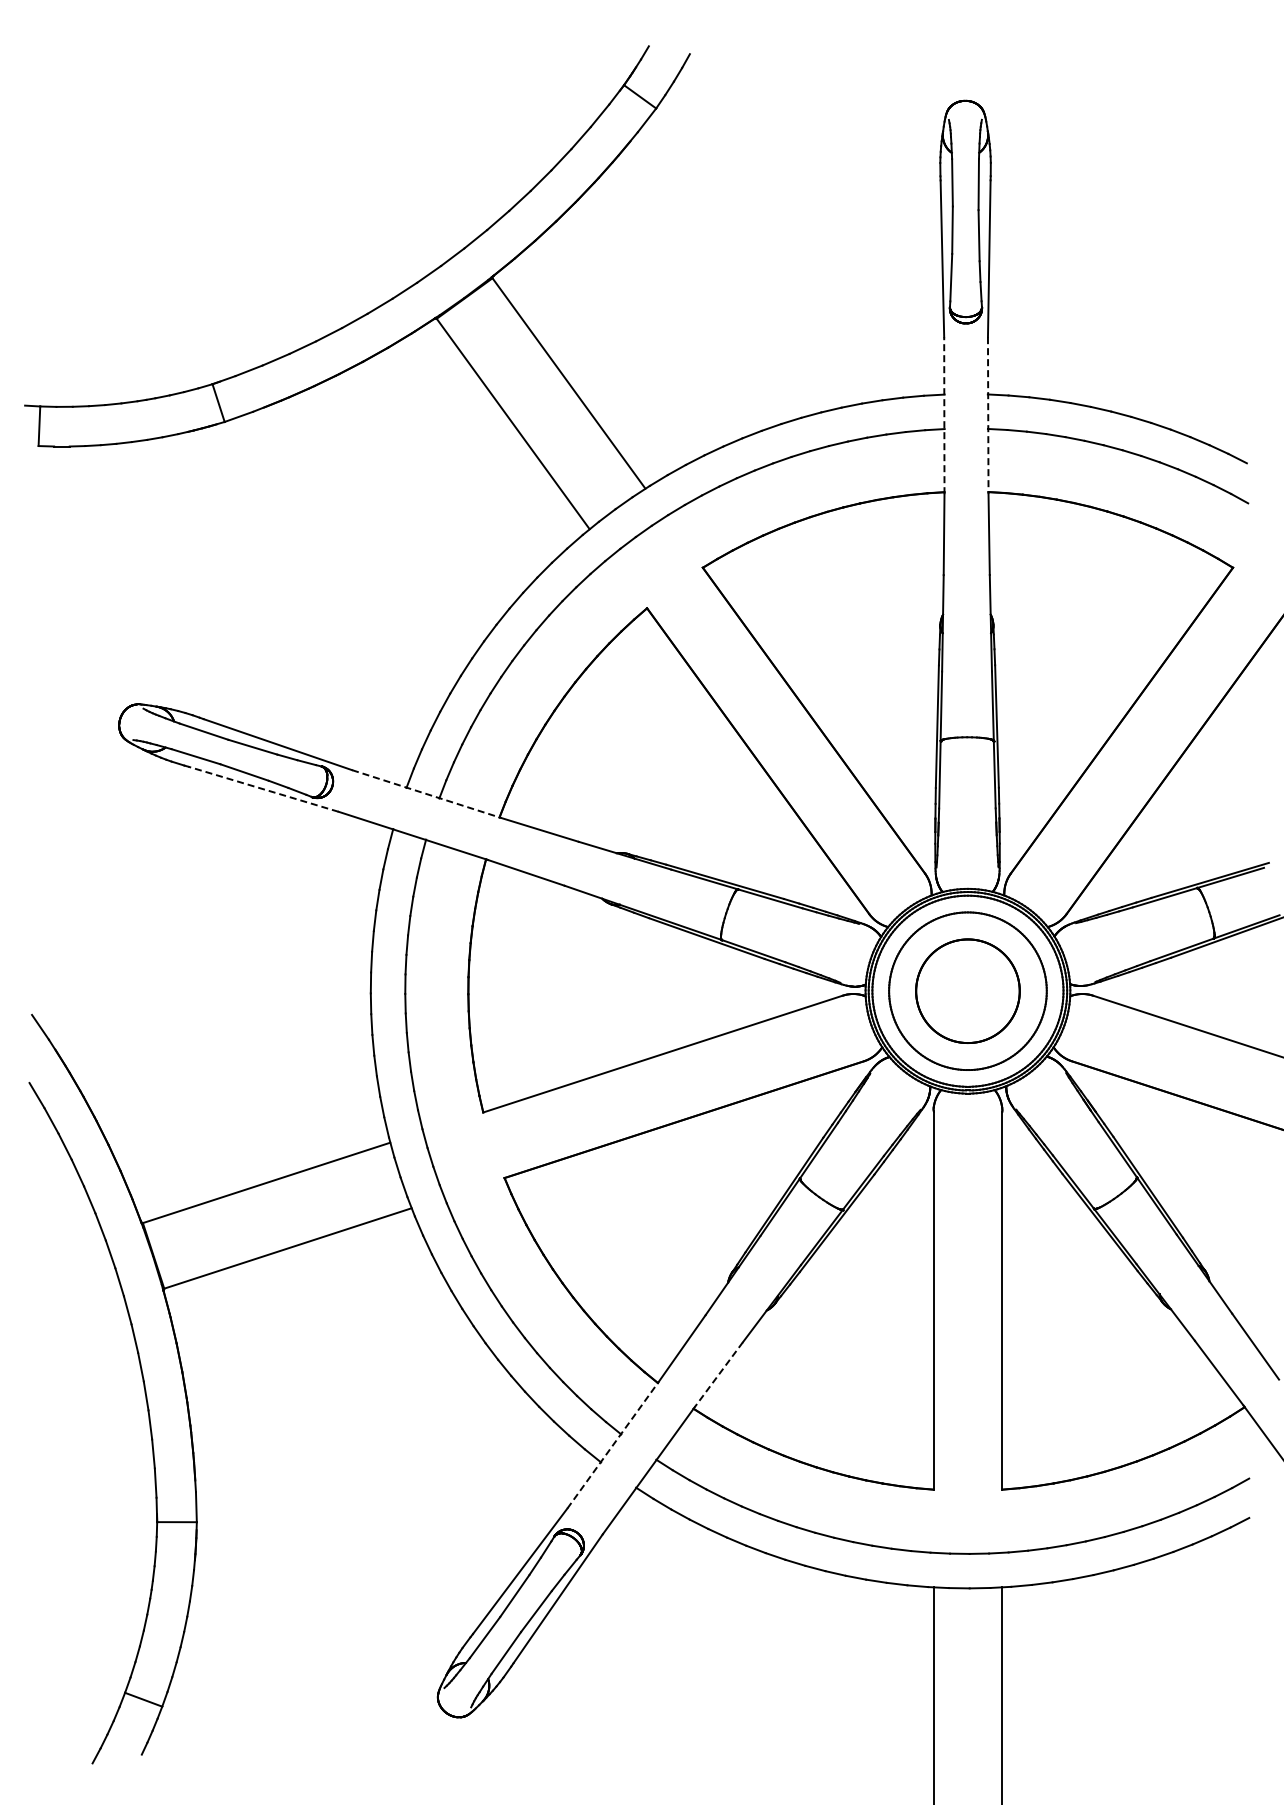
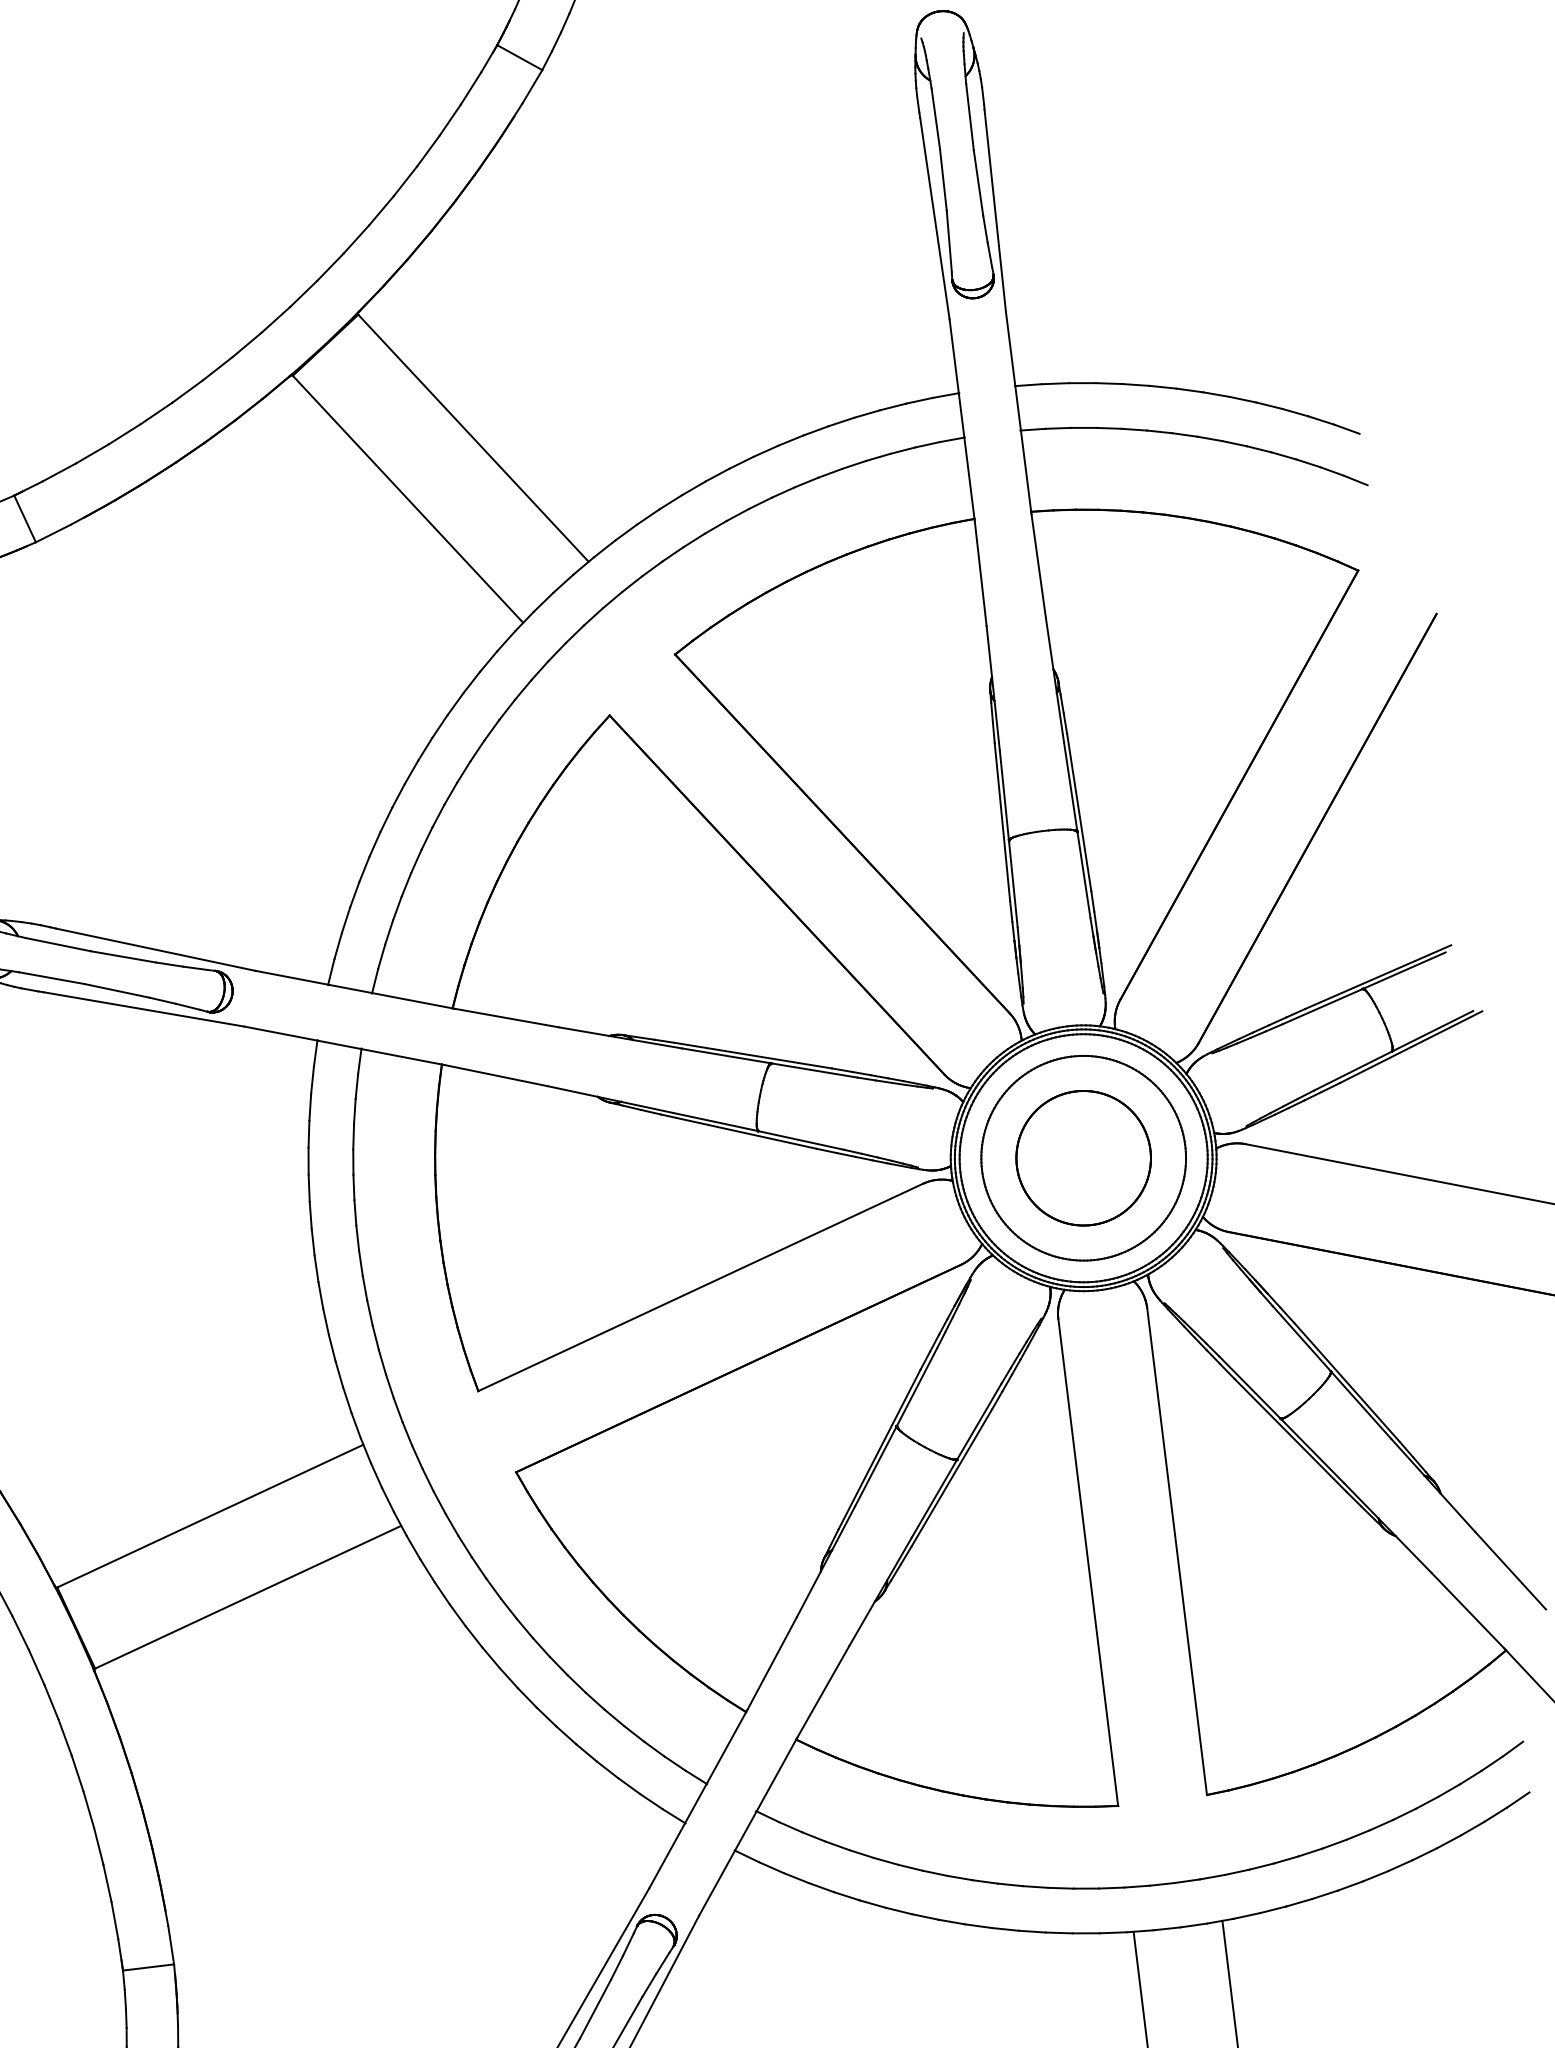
line: (944, 415) -> (962, 420), dashed -> solid
line: (988, 416) -> (1019, 414), dashed -> solid
line: (263, 789) -> (144, 1009), dashed -> solid
line: (427, 794) -> (356, 990), dashed -> solid
line: (718, 1375) -> (823, 1692), dashed -> solid
line: (613, 1444) -> (698, 1798), dashed -> solid

